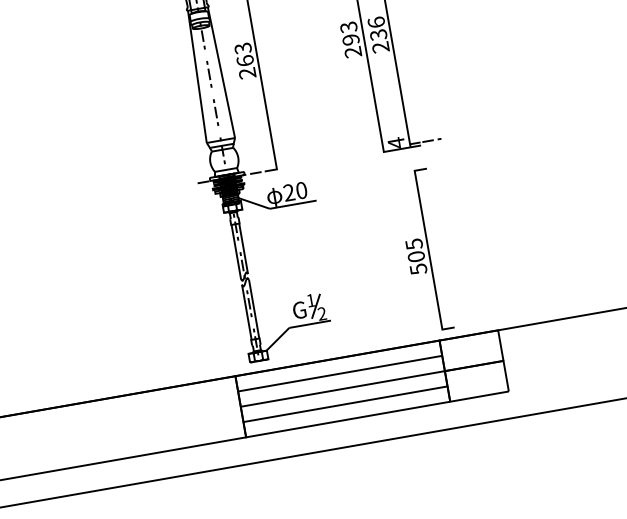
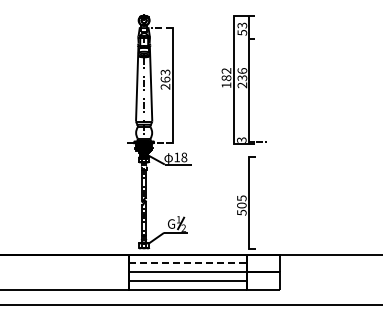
text: (351, 40) -> (226, 78), 293 -> 182
text: (395, 141) -> (241, 139), 4 -> 3
text: (295, 191) -> (180, 157), 20 -> 18
line: (339, 374) -> (187, 263), solid -> dashed

